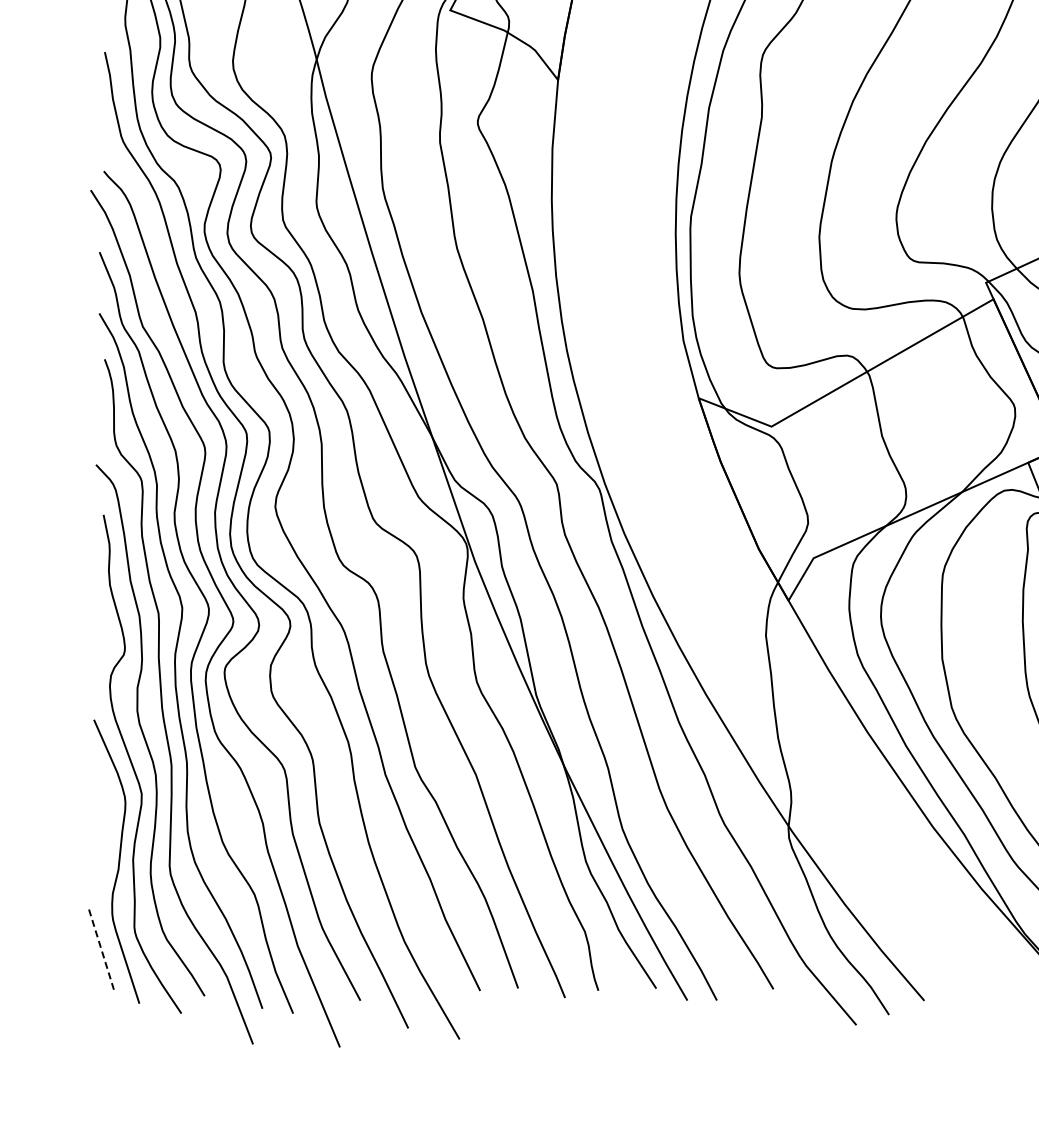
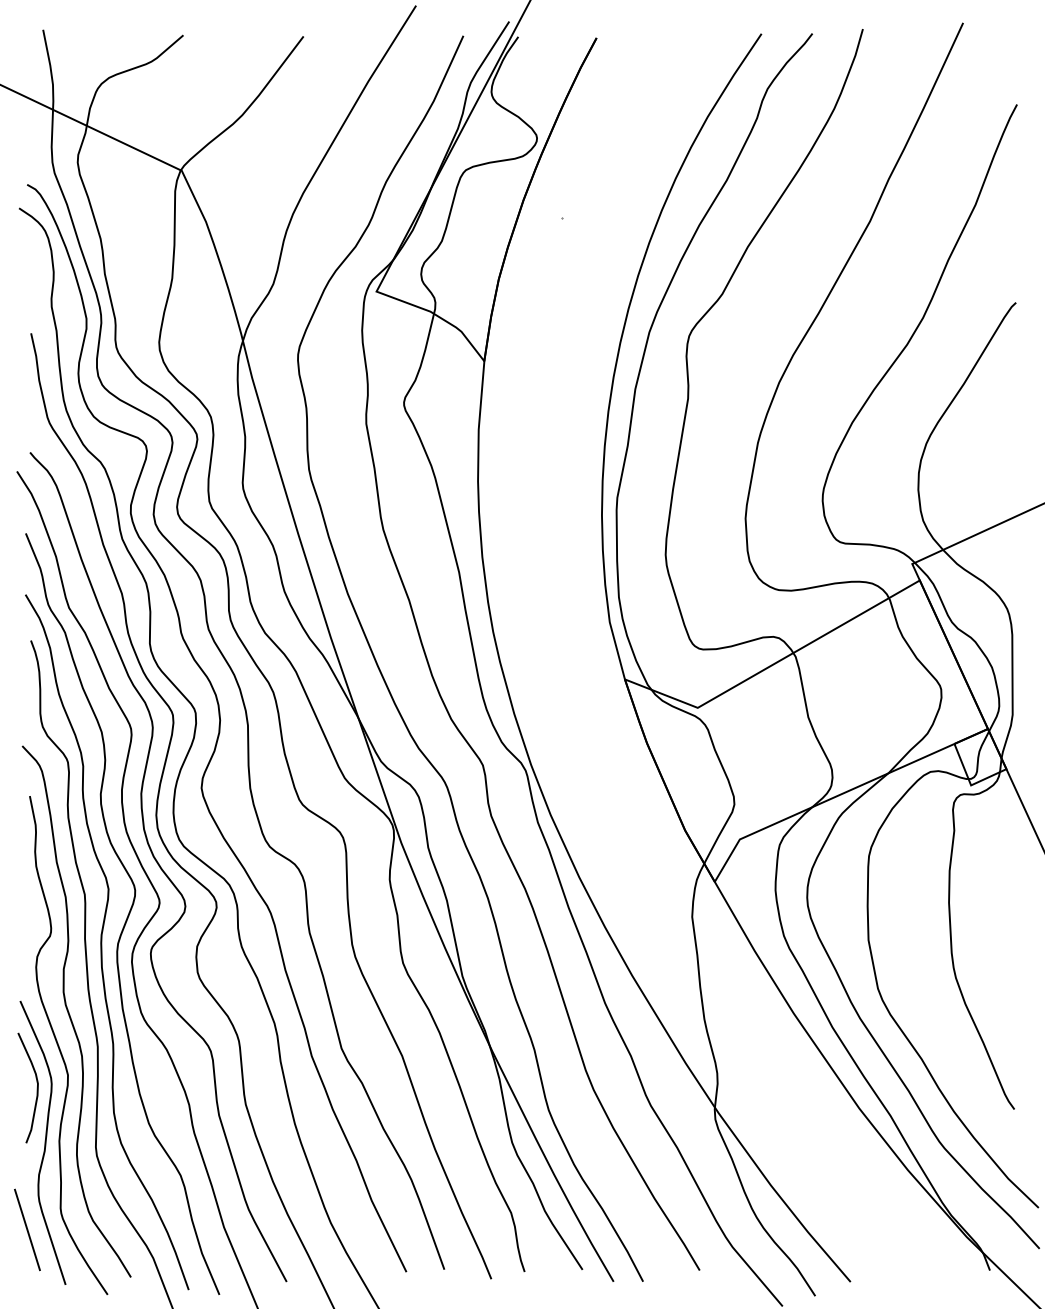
curve: (110, 806) -> (36, 1087), added
line: (101, 948) -> (27, 1229), dashed -> solid

